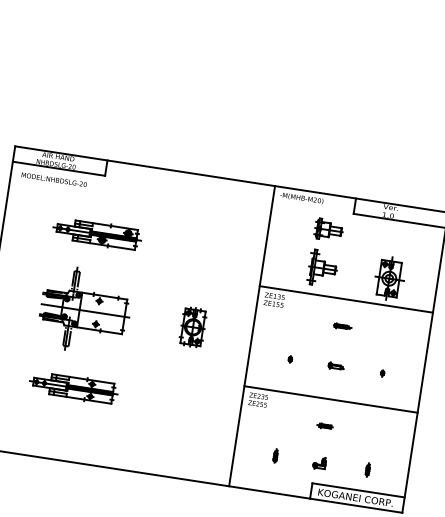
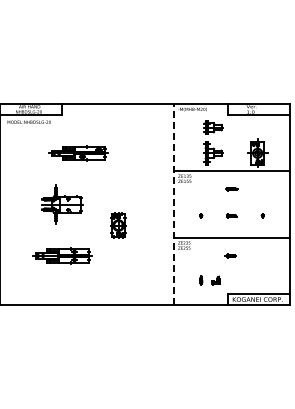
part: (96, 234) -> (78, 153), moved
part: (85, 310) -> (62, 204), size x0.7
part: (193, 327) -> (118, 225), moved
line: (251, 336) -> (173, 204), solid -> dashed
part: (319, 462) -> (215, 280), moved
part: (367, 470) -> (262, 280), removed

